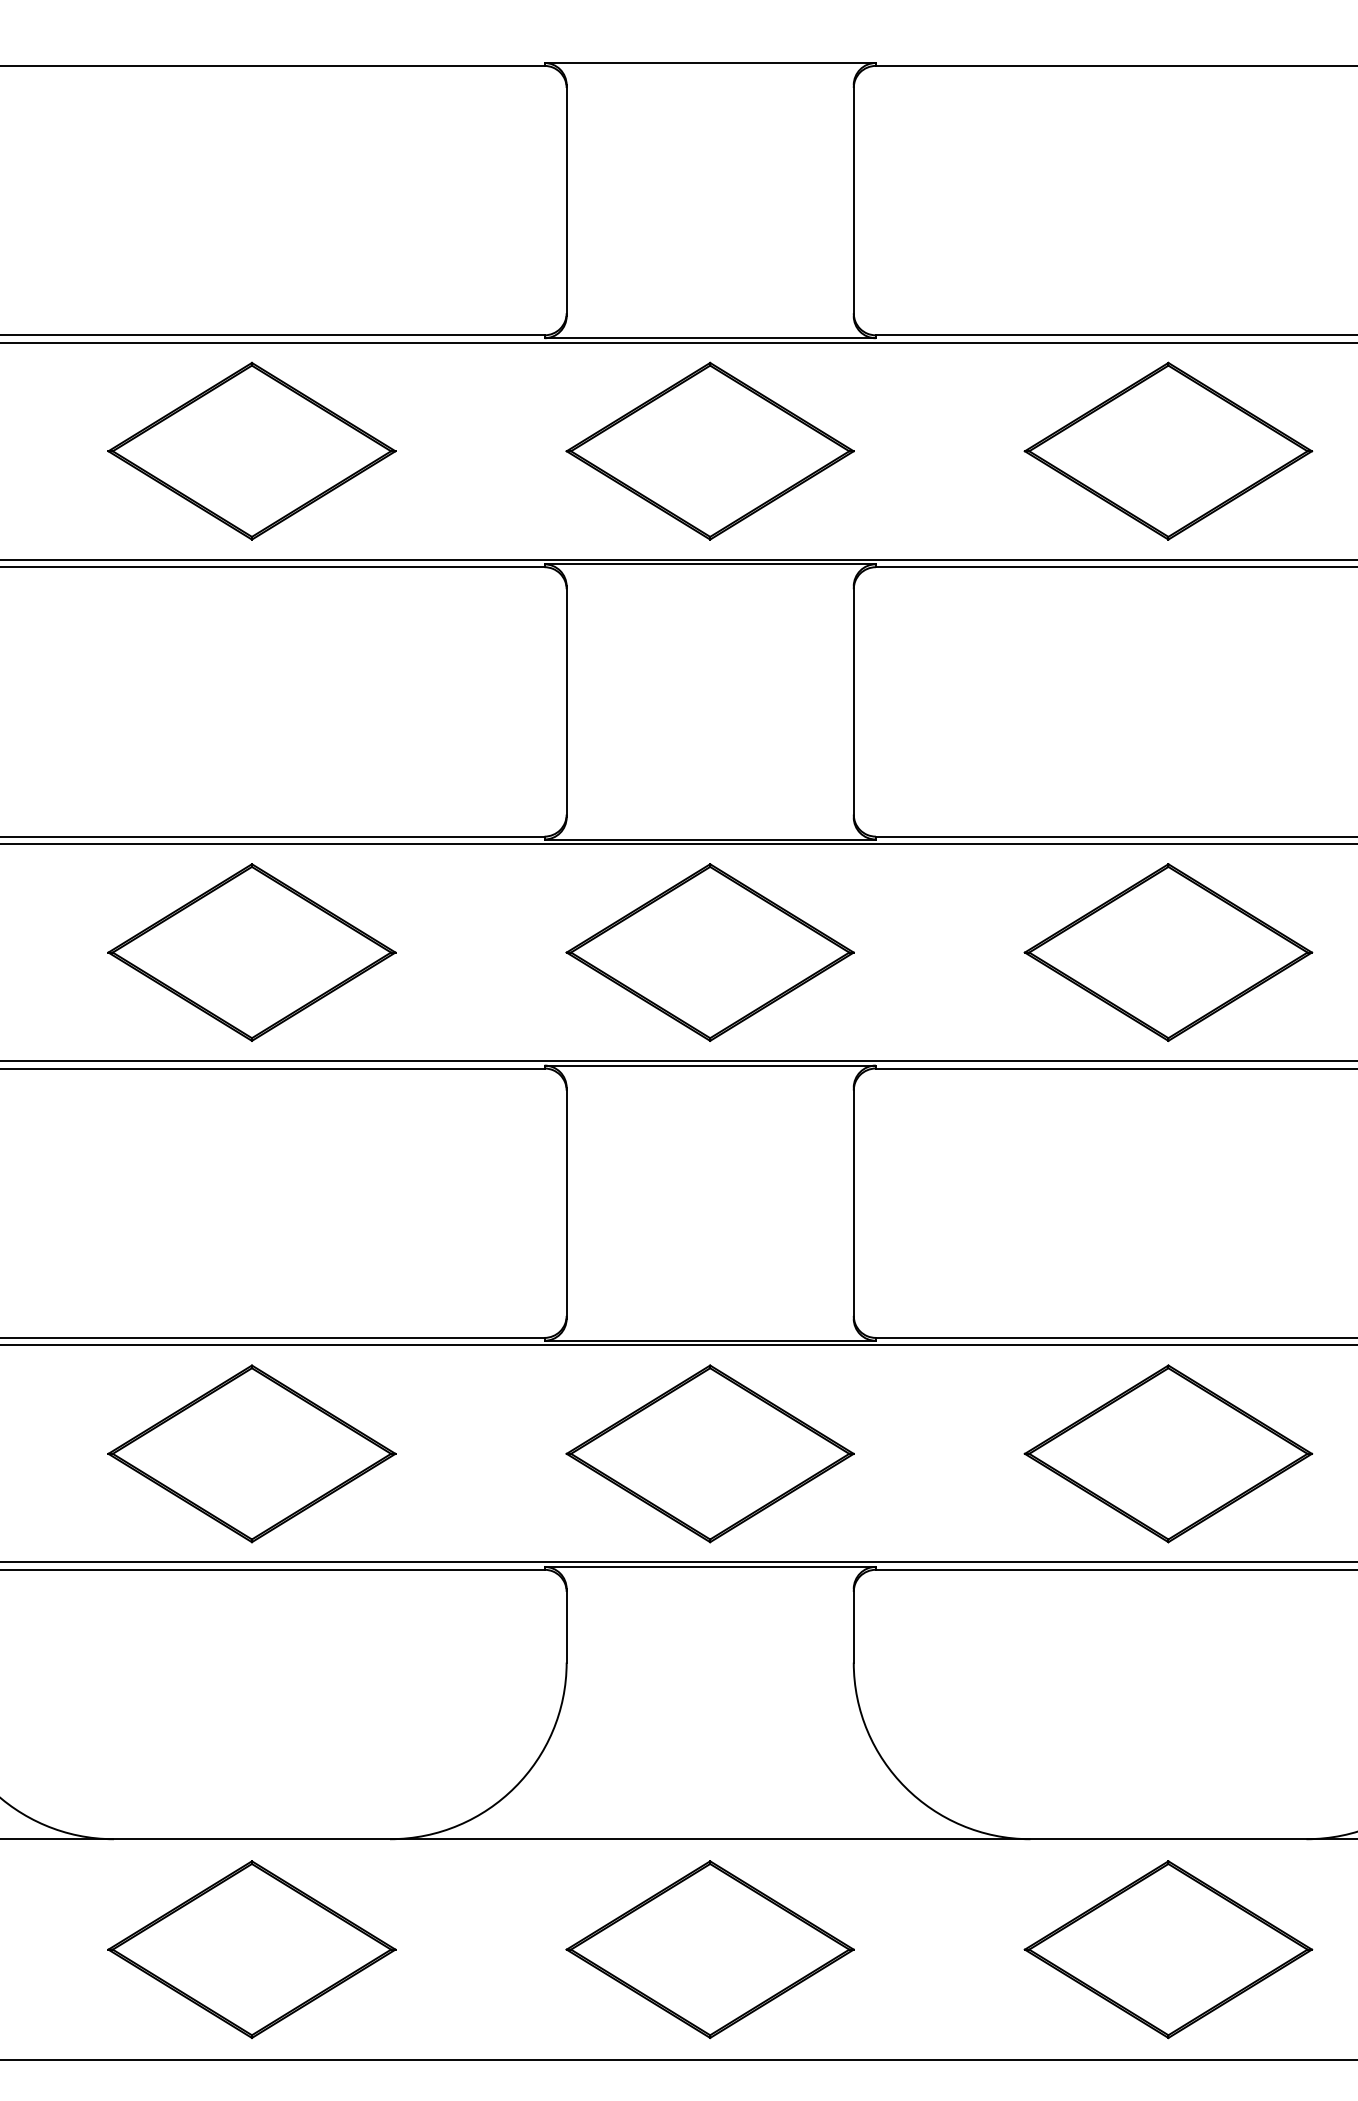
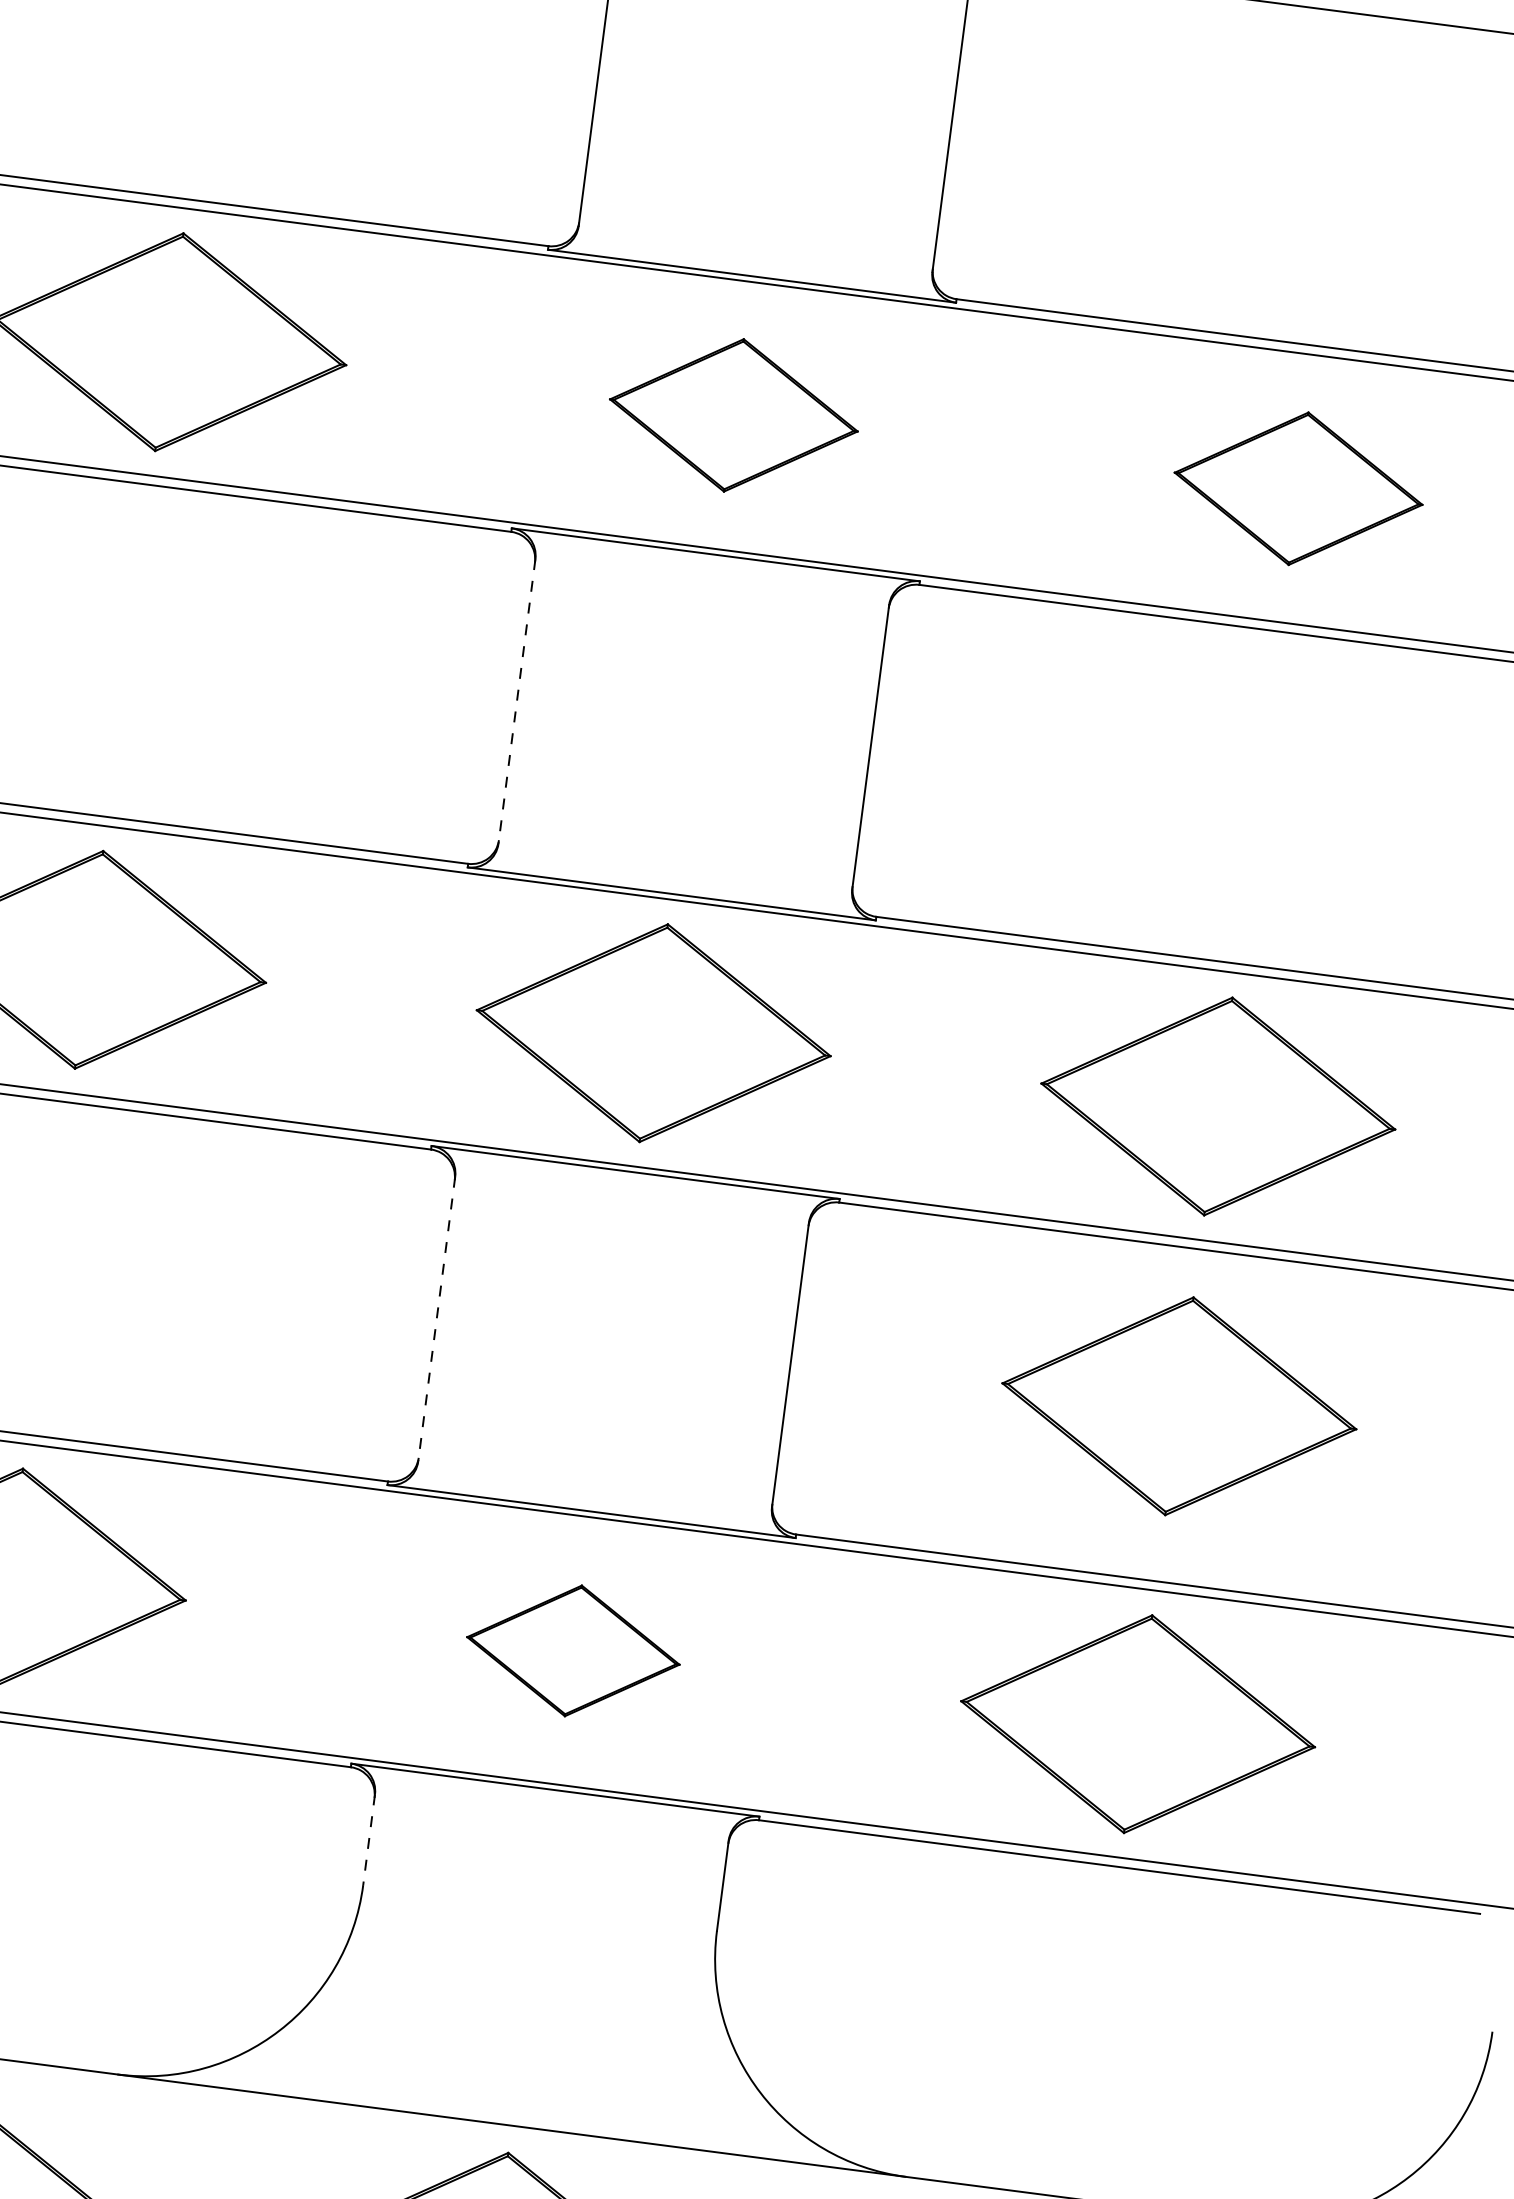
part: (709, 450) -> (733, 414), size x0.7
part: (1168, 450) -> (1298, 487), size x0.7
line: (566, 702) -> (516, 702), solid -> dashed
part: (1168, 1195) -> (1179, 1405), added
line: (566, 1203) -> (436, 1319), solid -> dashed
part: (709, 1453) -> (572, 1650), size x0.6
line: (566, 1625) -> (368, 1839), solid -> dashed

